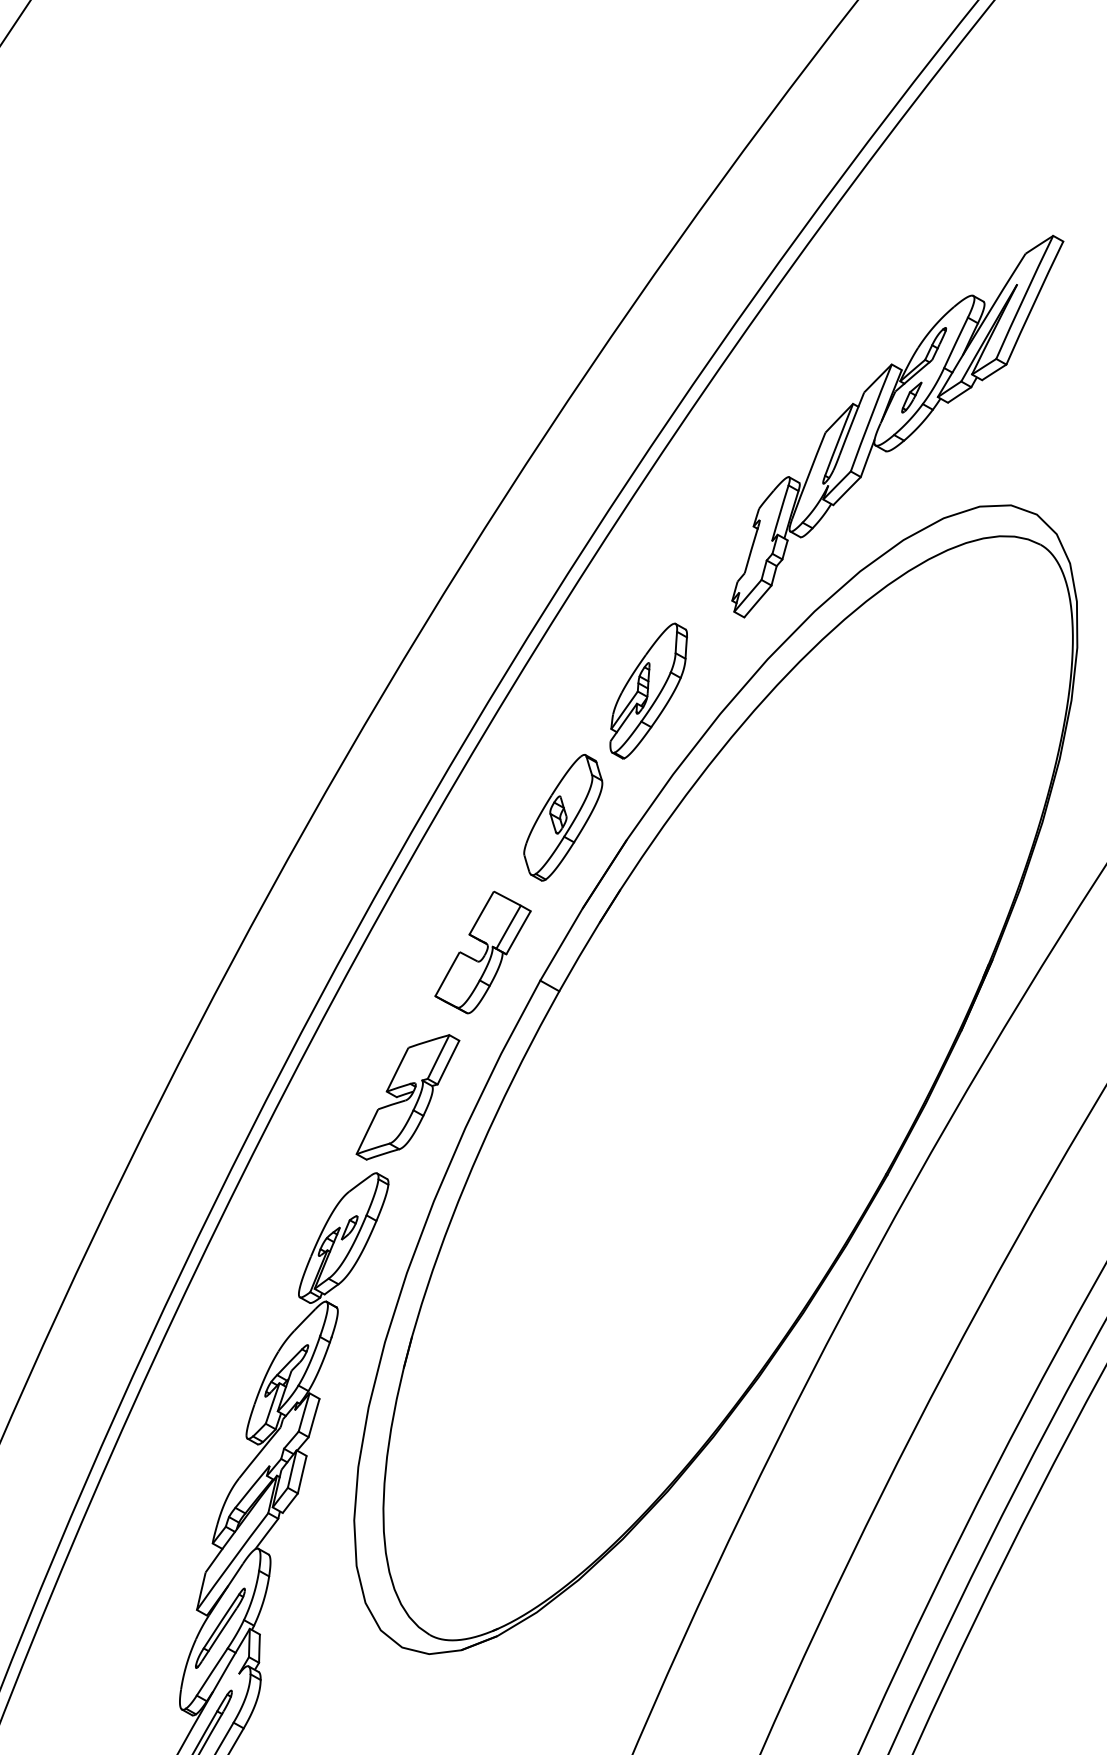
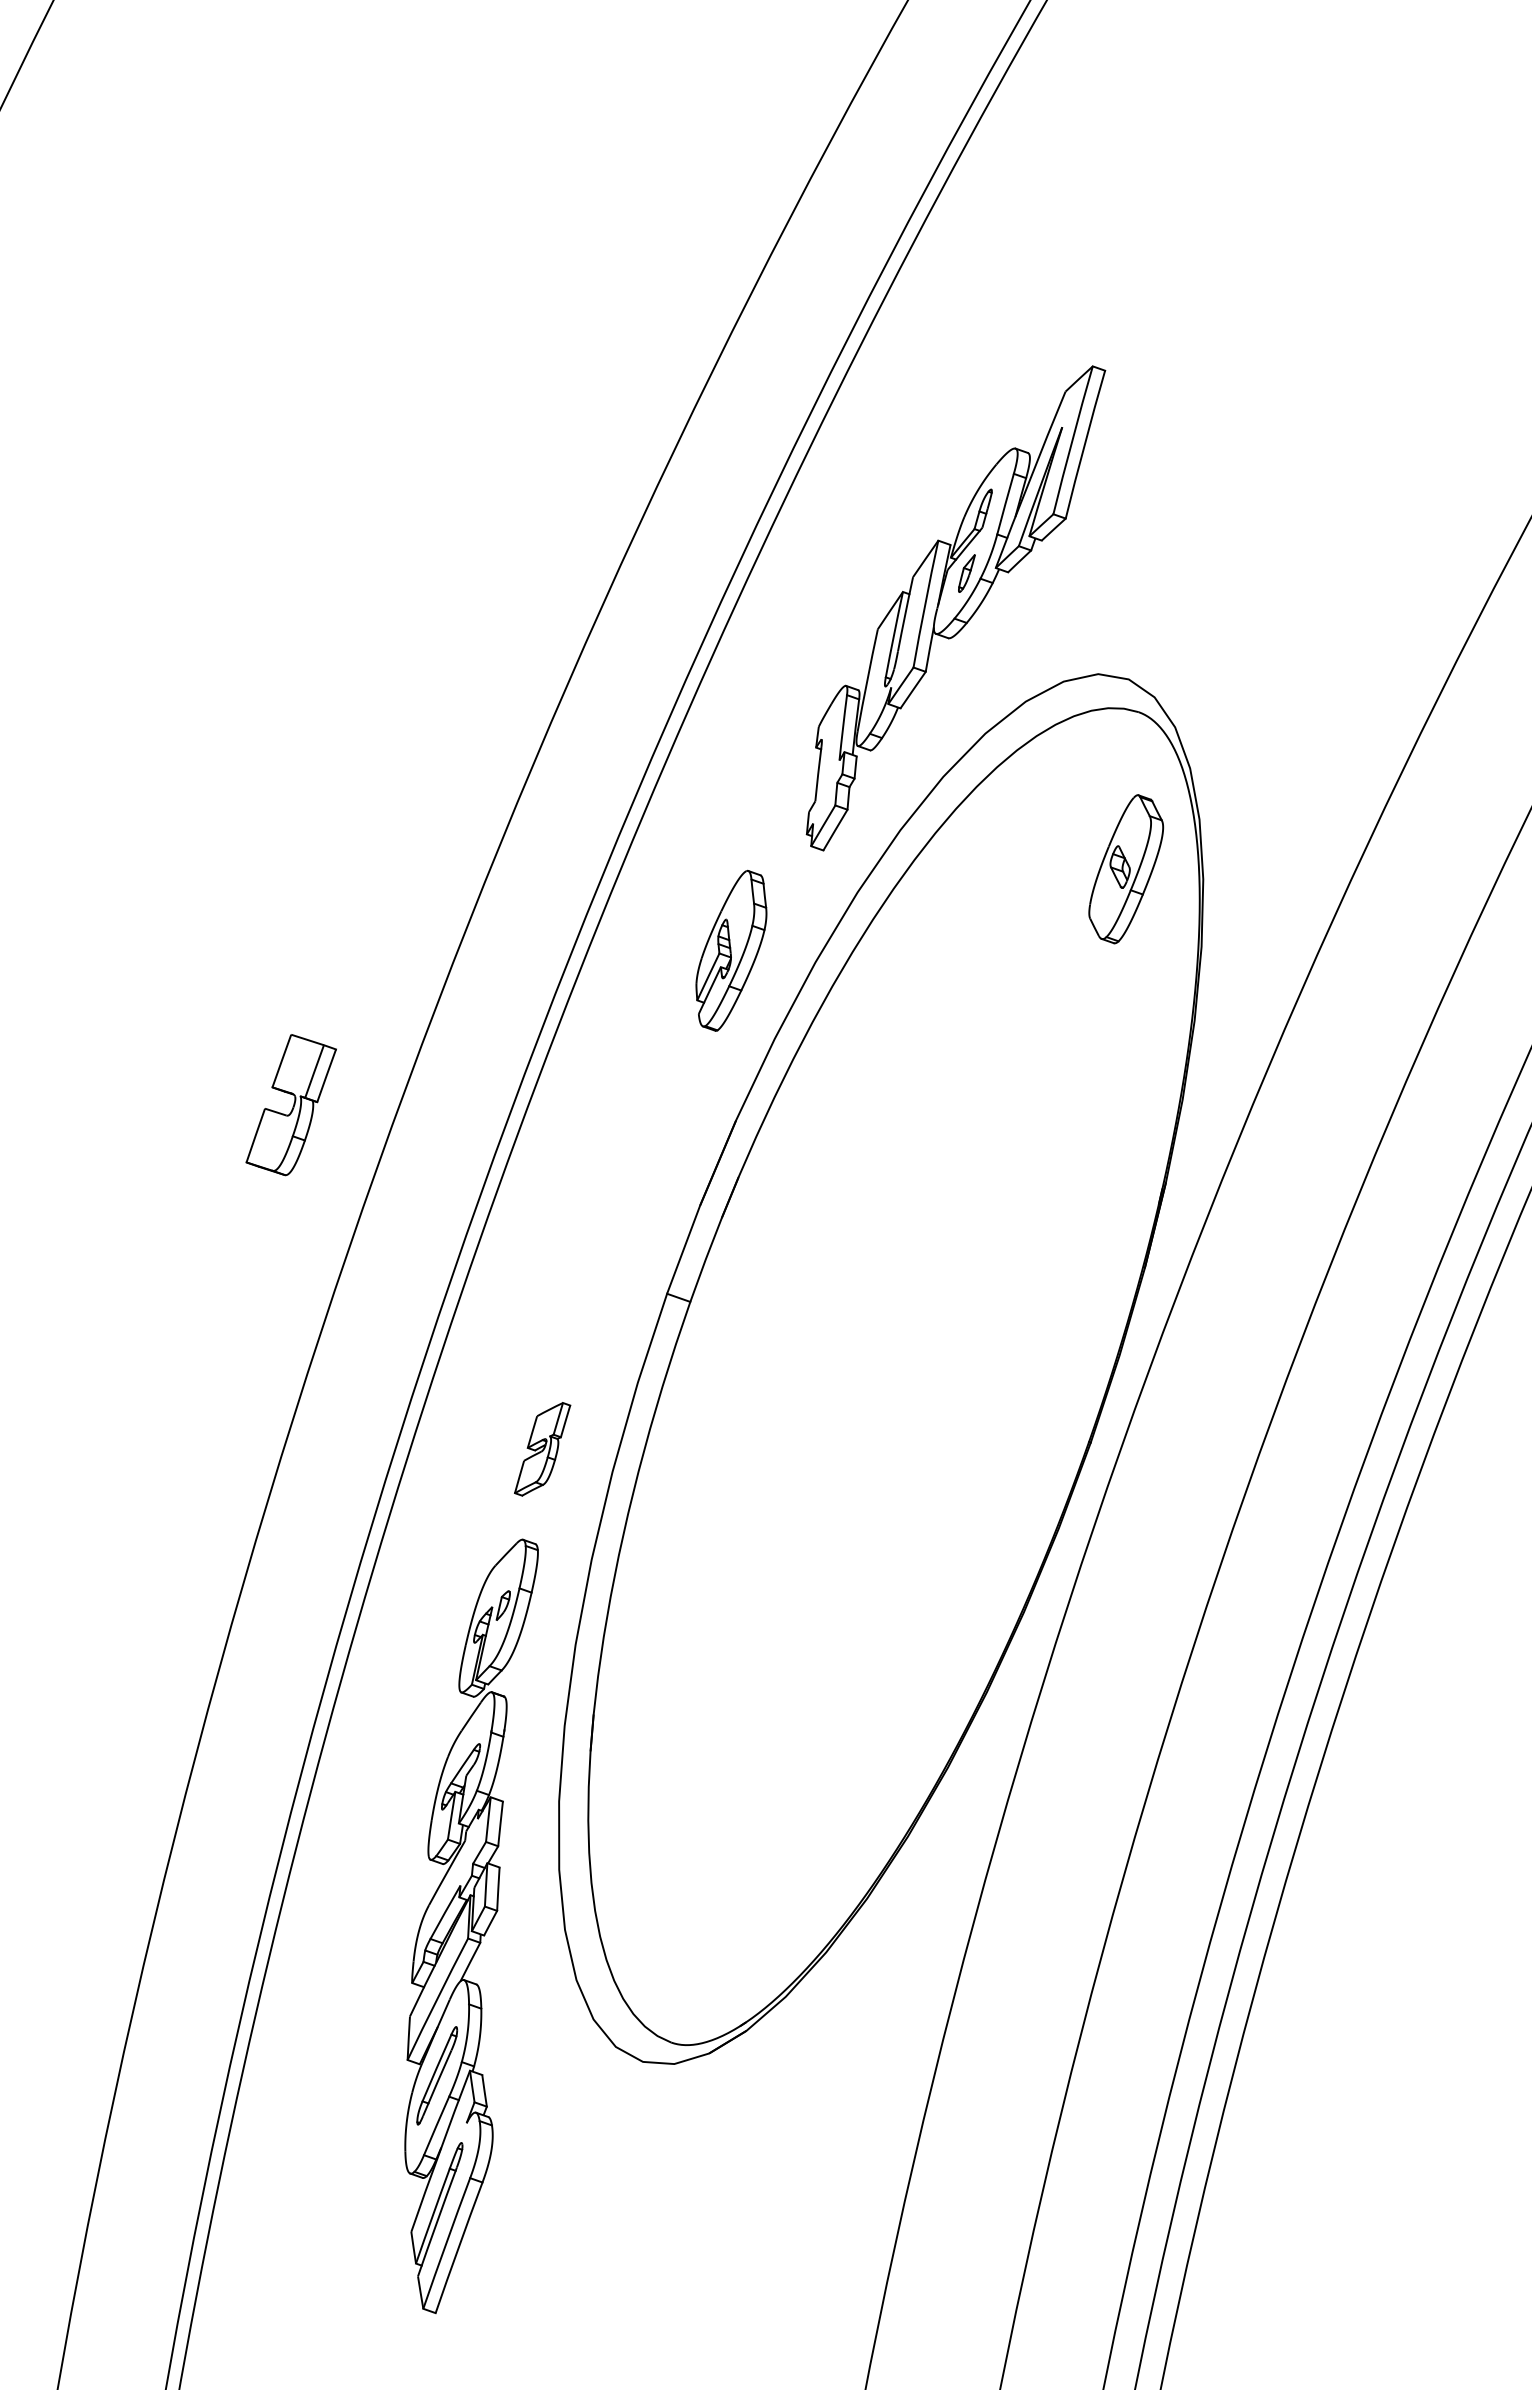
part: (563, 818) -> (1126, 869), moved
part: (482, 953) -> (290, 1105), moved
part: (407, 1097) -> (542, 1449), size x0.6

